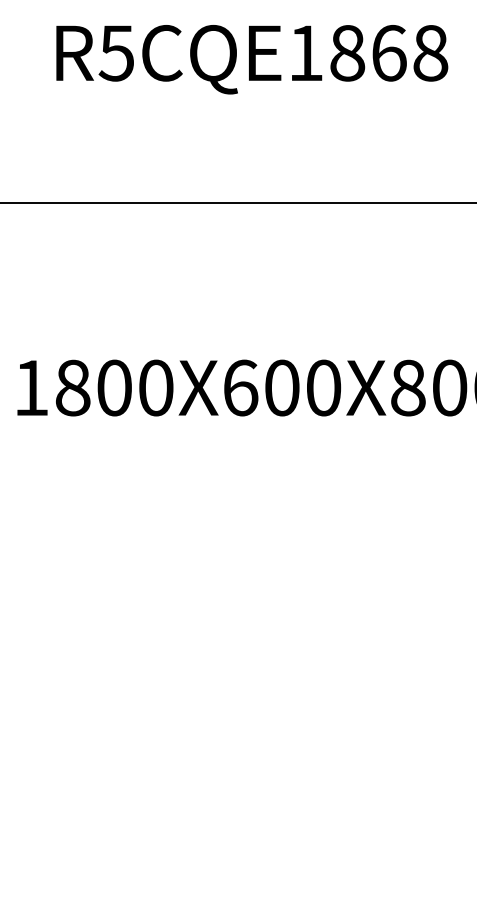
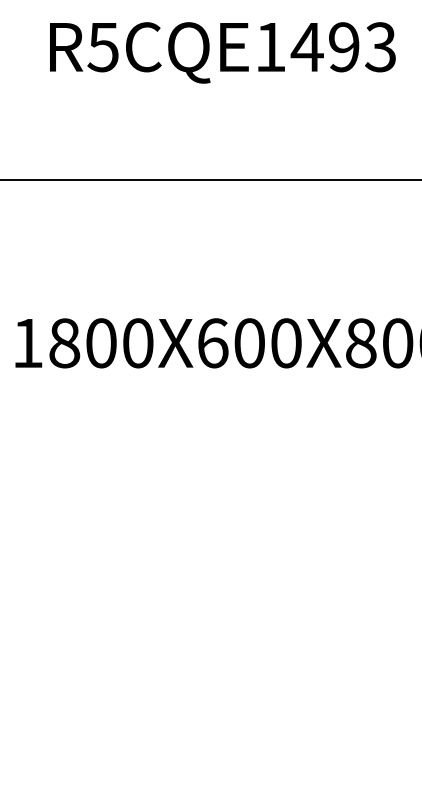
text: (388, 53) -> (343, 47), R5CQE1868 -> R5CQE1493

